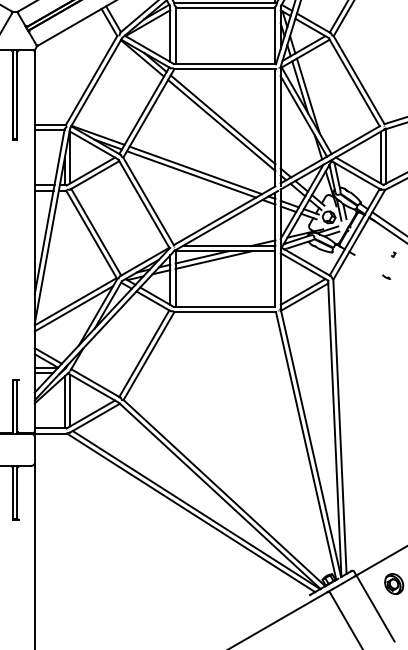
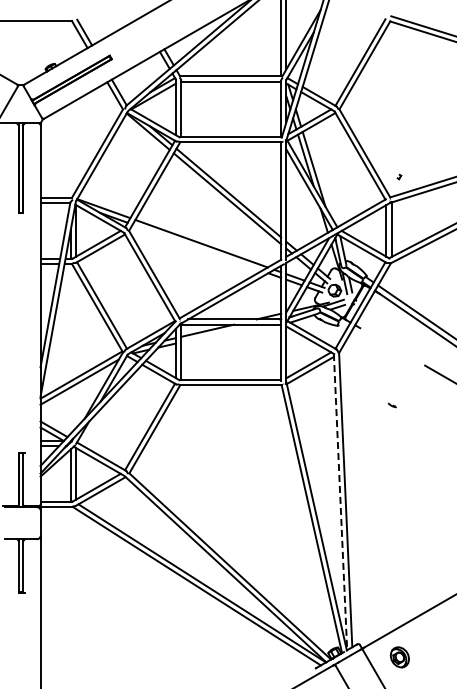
line: (190, 174) -> (196, 247), removed
part: (393, 254) -> (399, 176), moved
line: (213, 260) -> (219, 333), removed
part: (385, 277) -> (391, 405), moved
line: (334, 429) -> (340, 502), solid -> dashed

